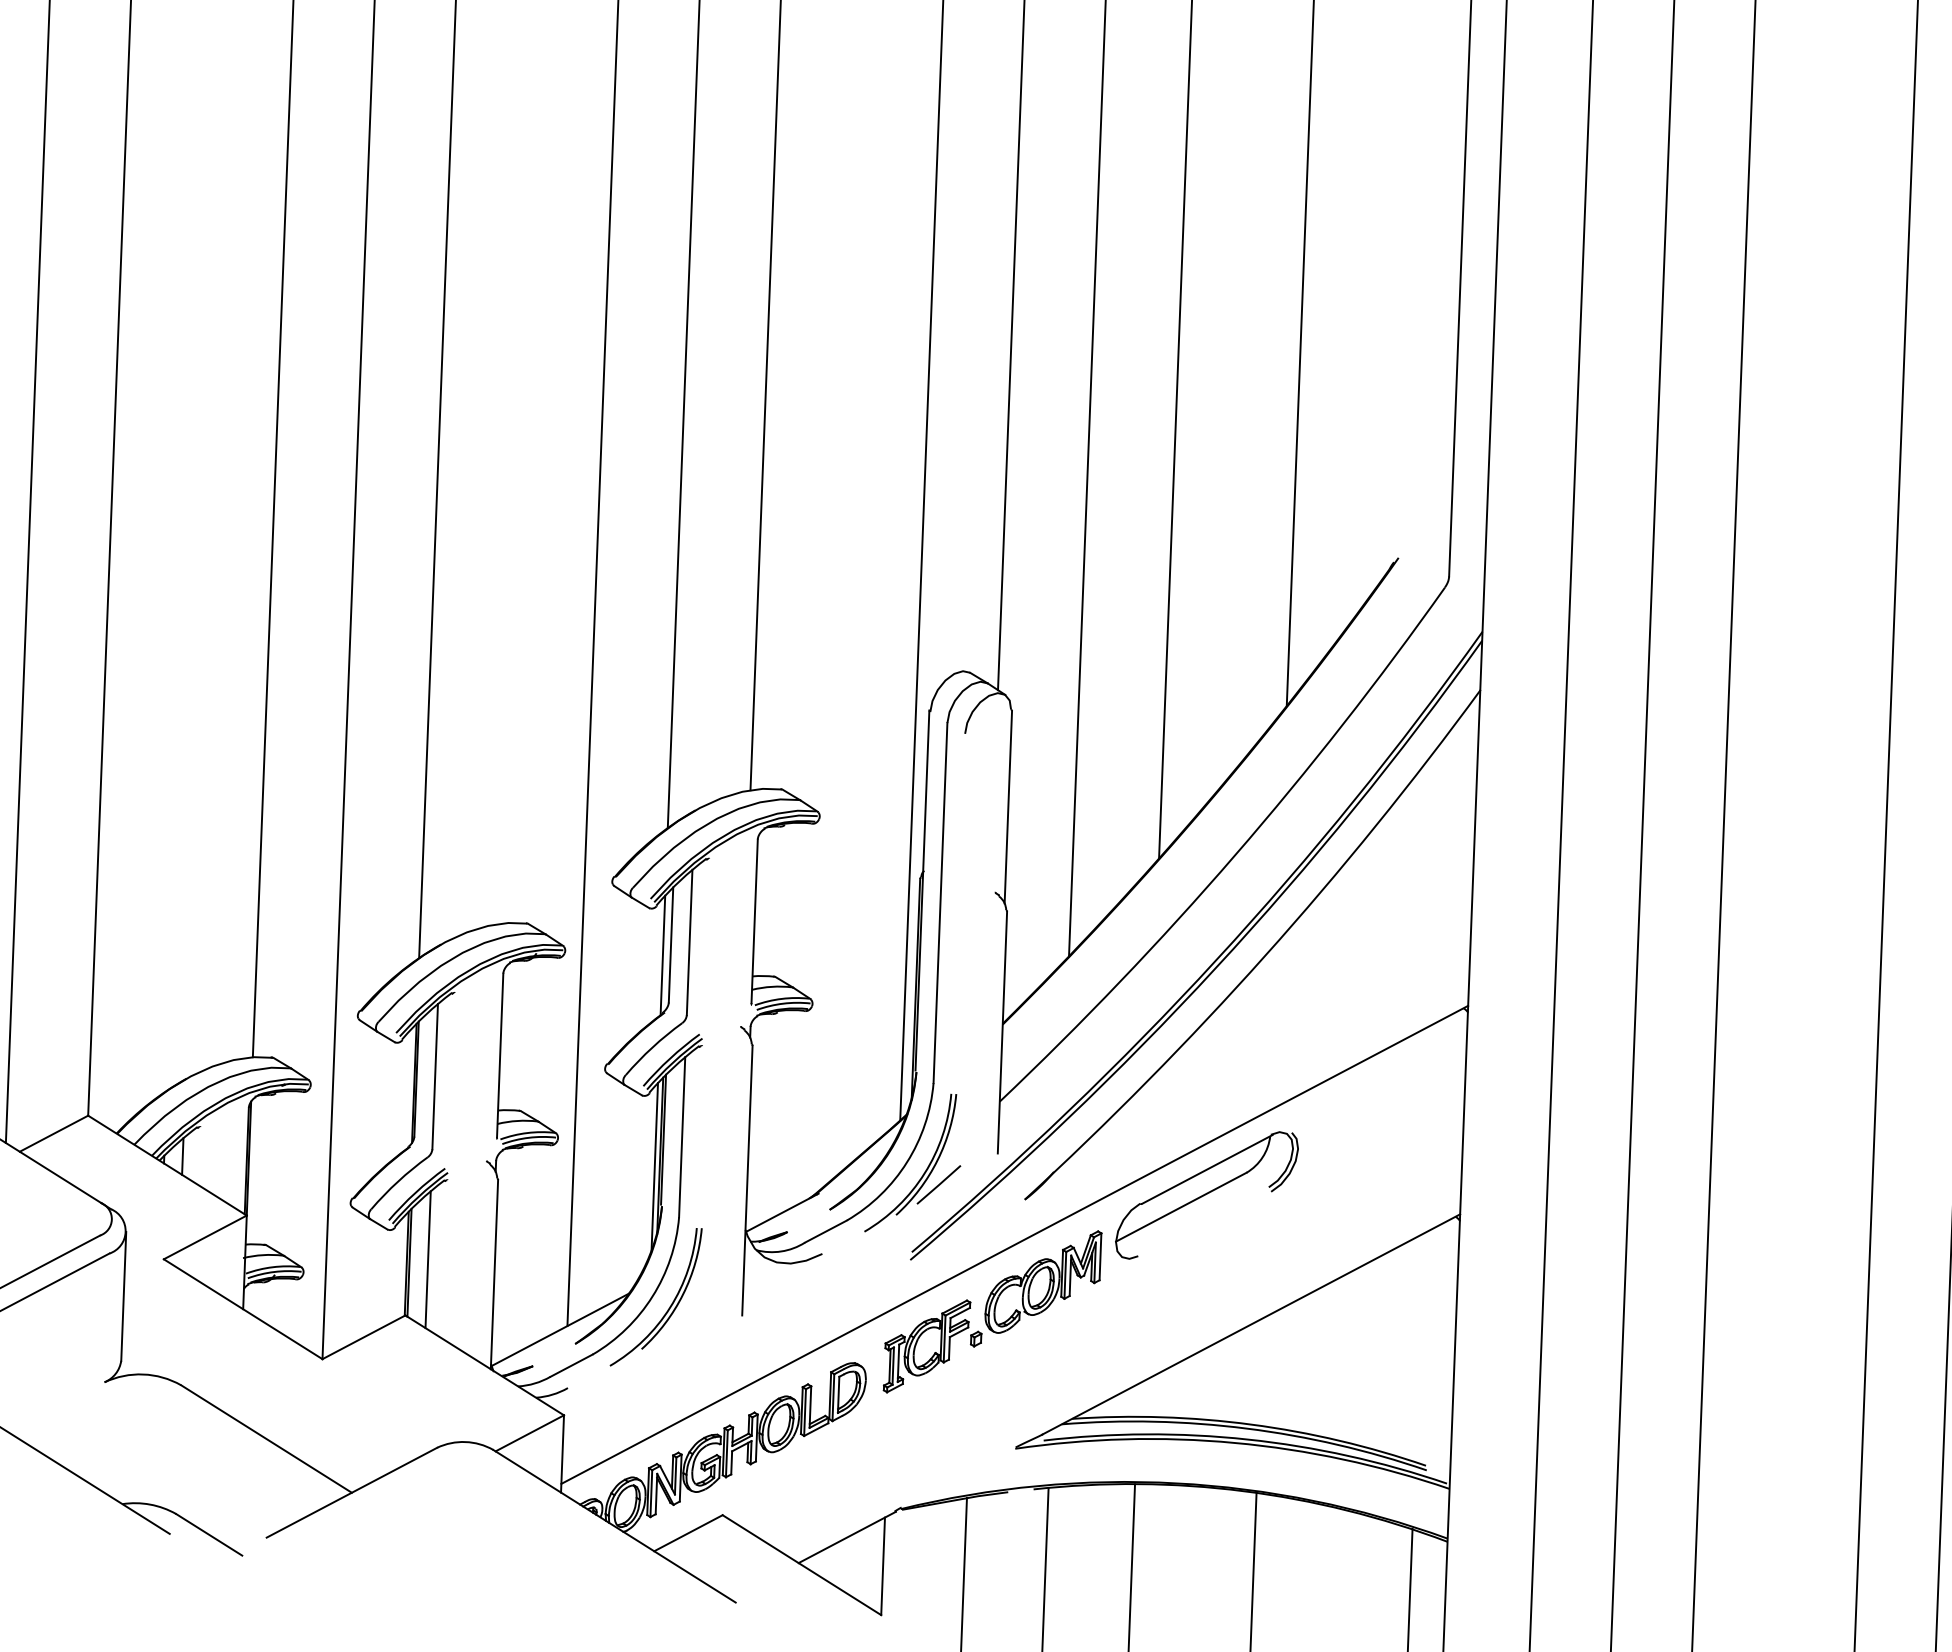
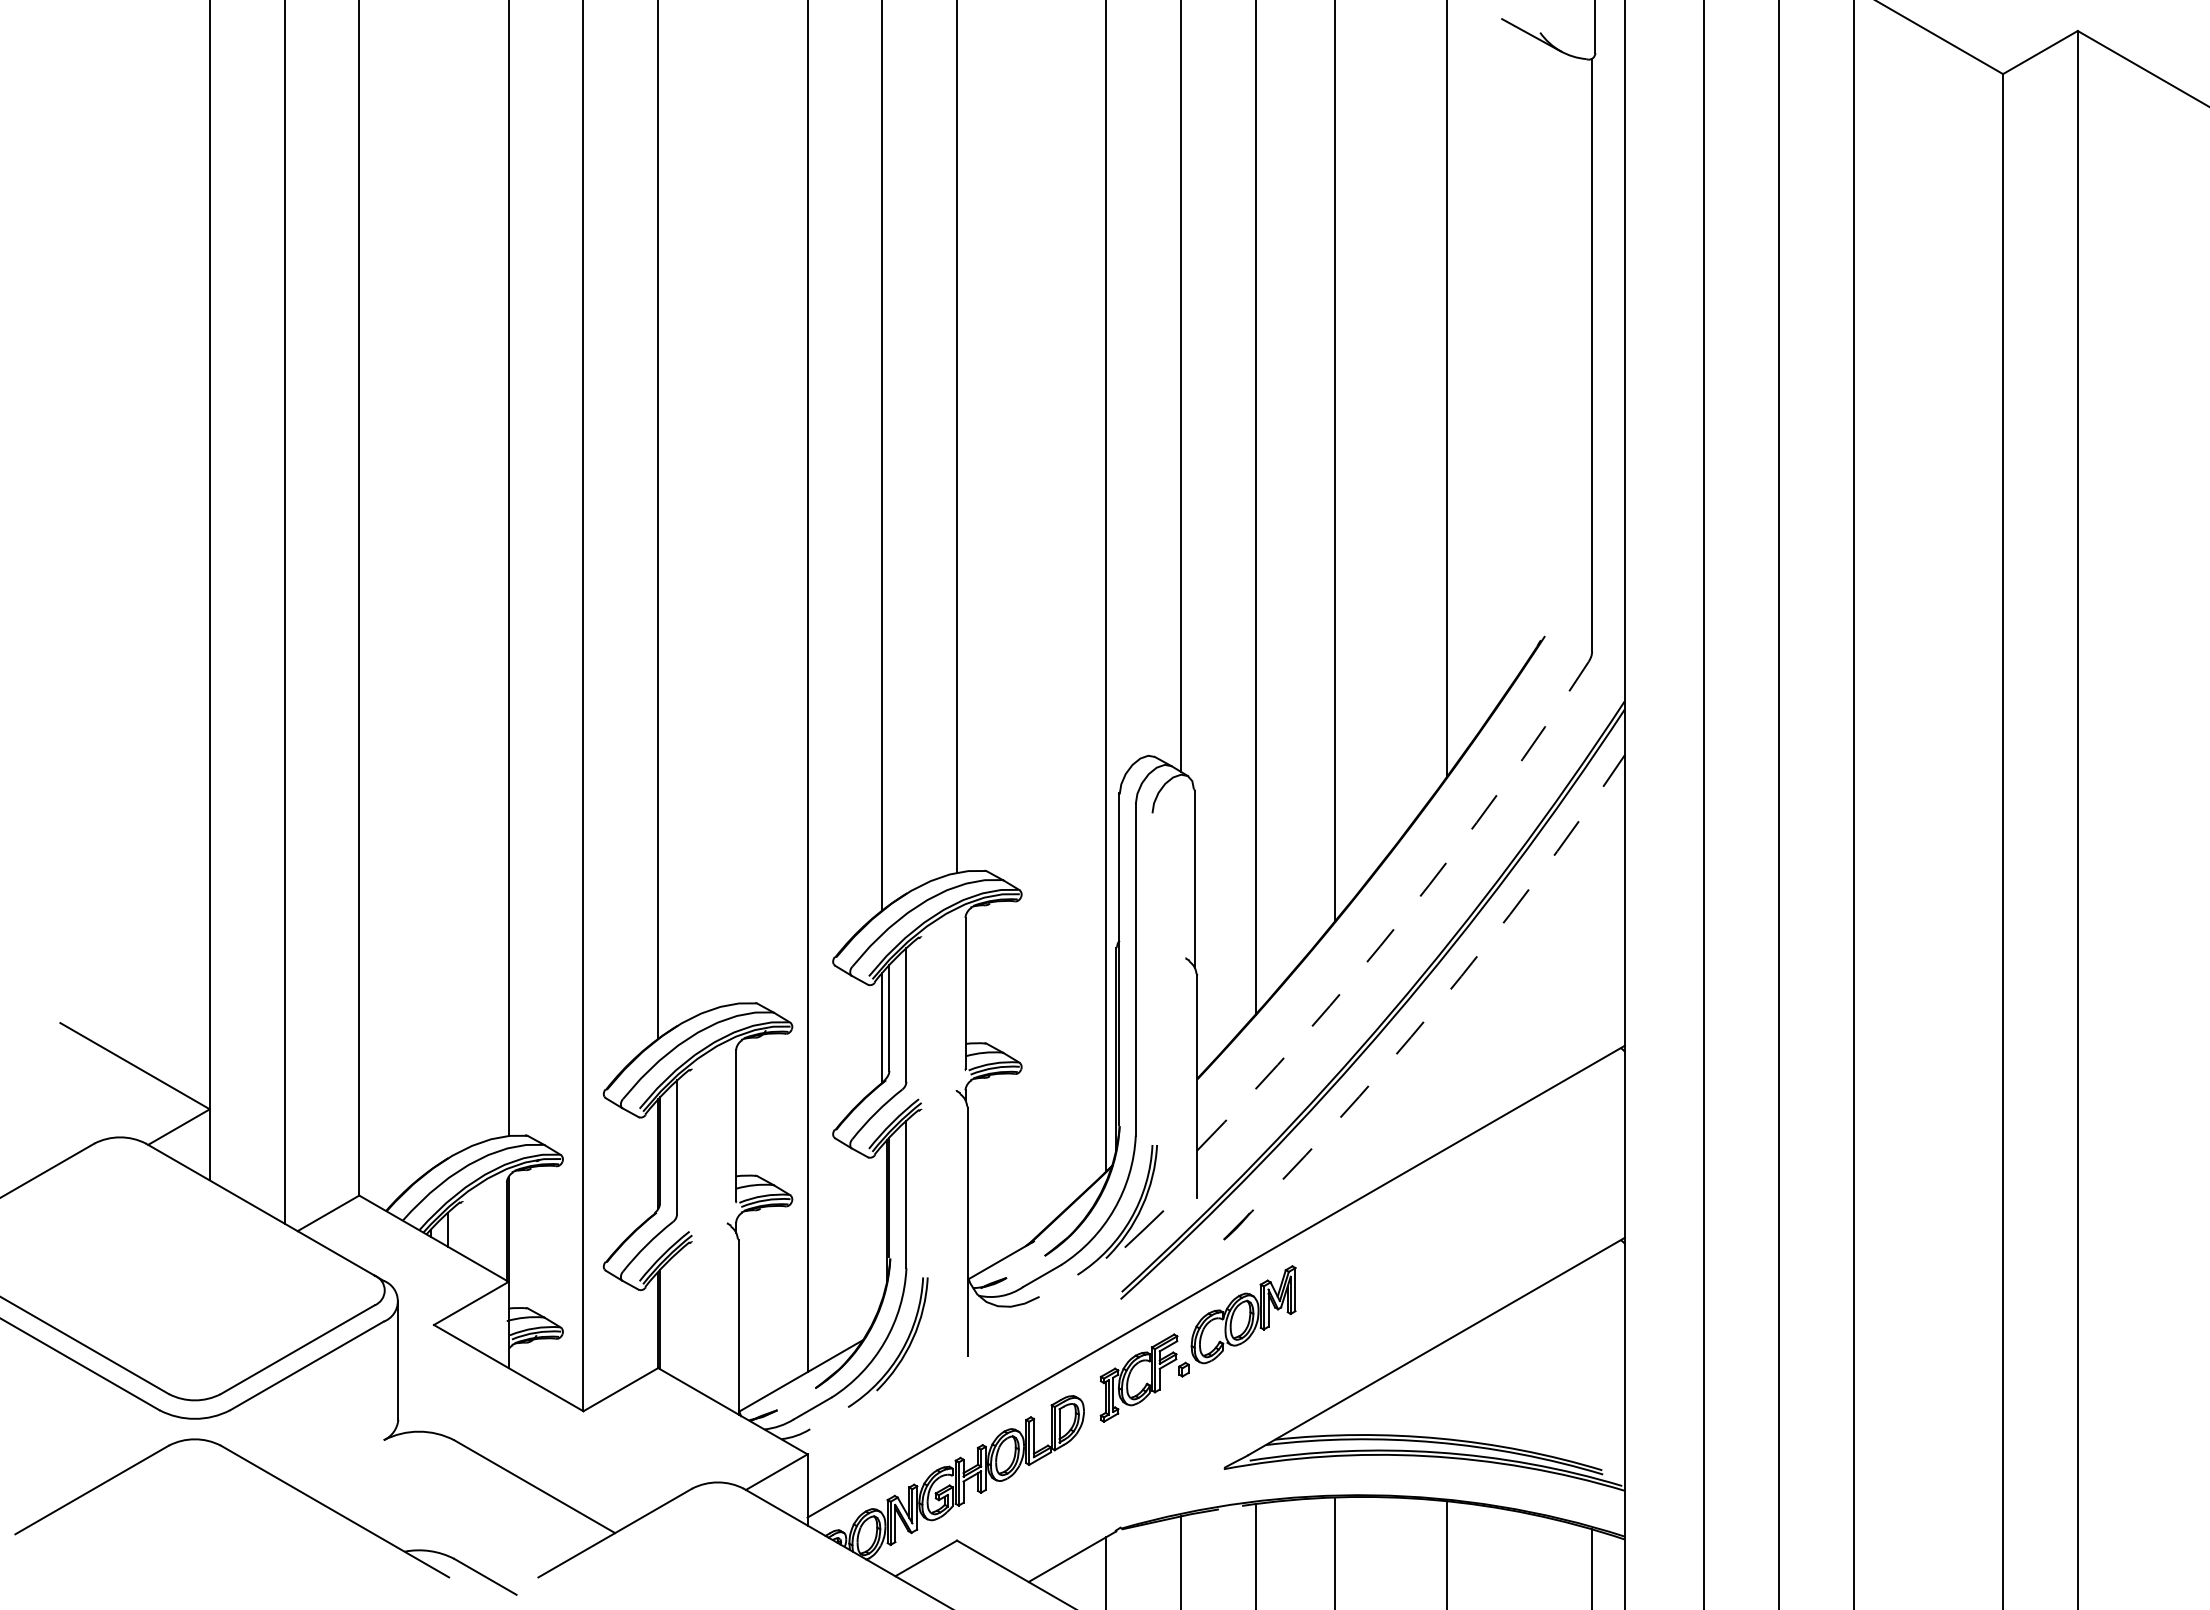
arc: (1235, 855) -> (1405, 915), solid -> dashed
arc: (1265, 956) -> (1436, 1007), solid -> dashed
line: (654, 1166) -> (882, 1222), removed
part: (1207, 1195) -> (1391, 1229), removed
line: (428, 1260) -> (677, 1316), removed

